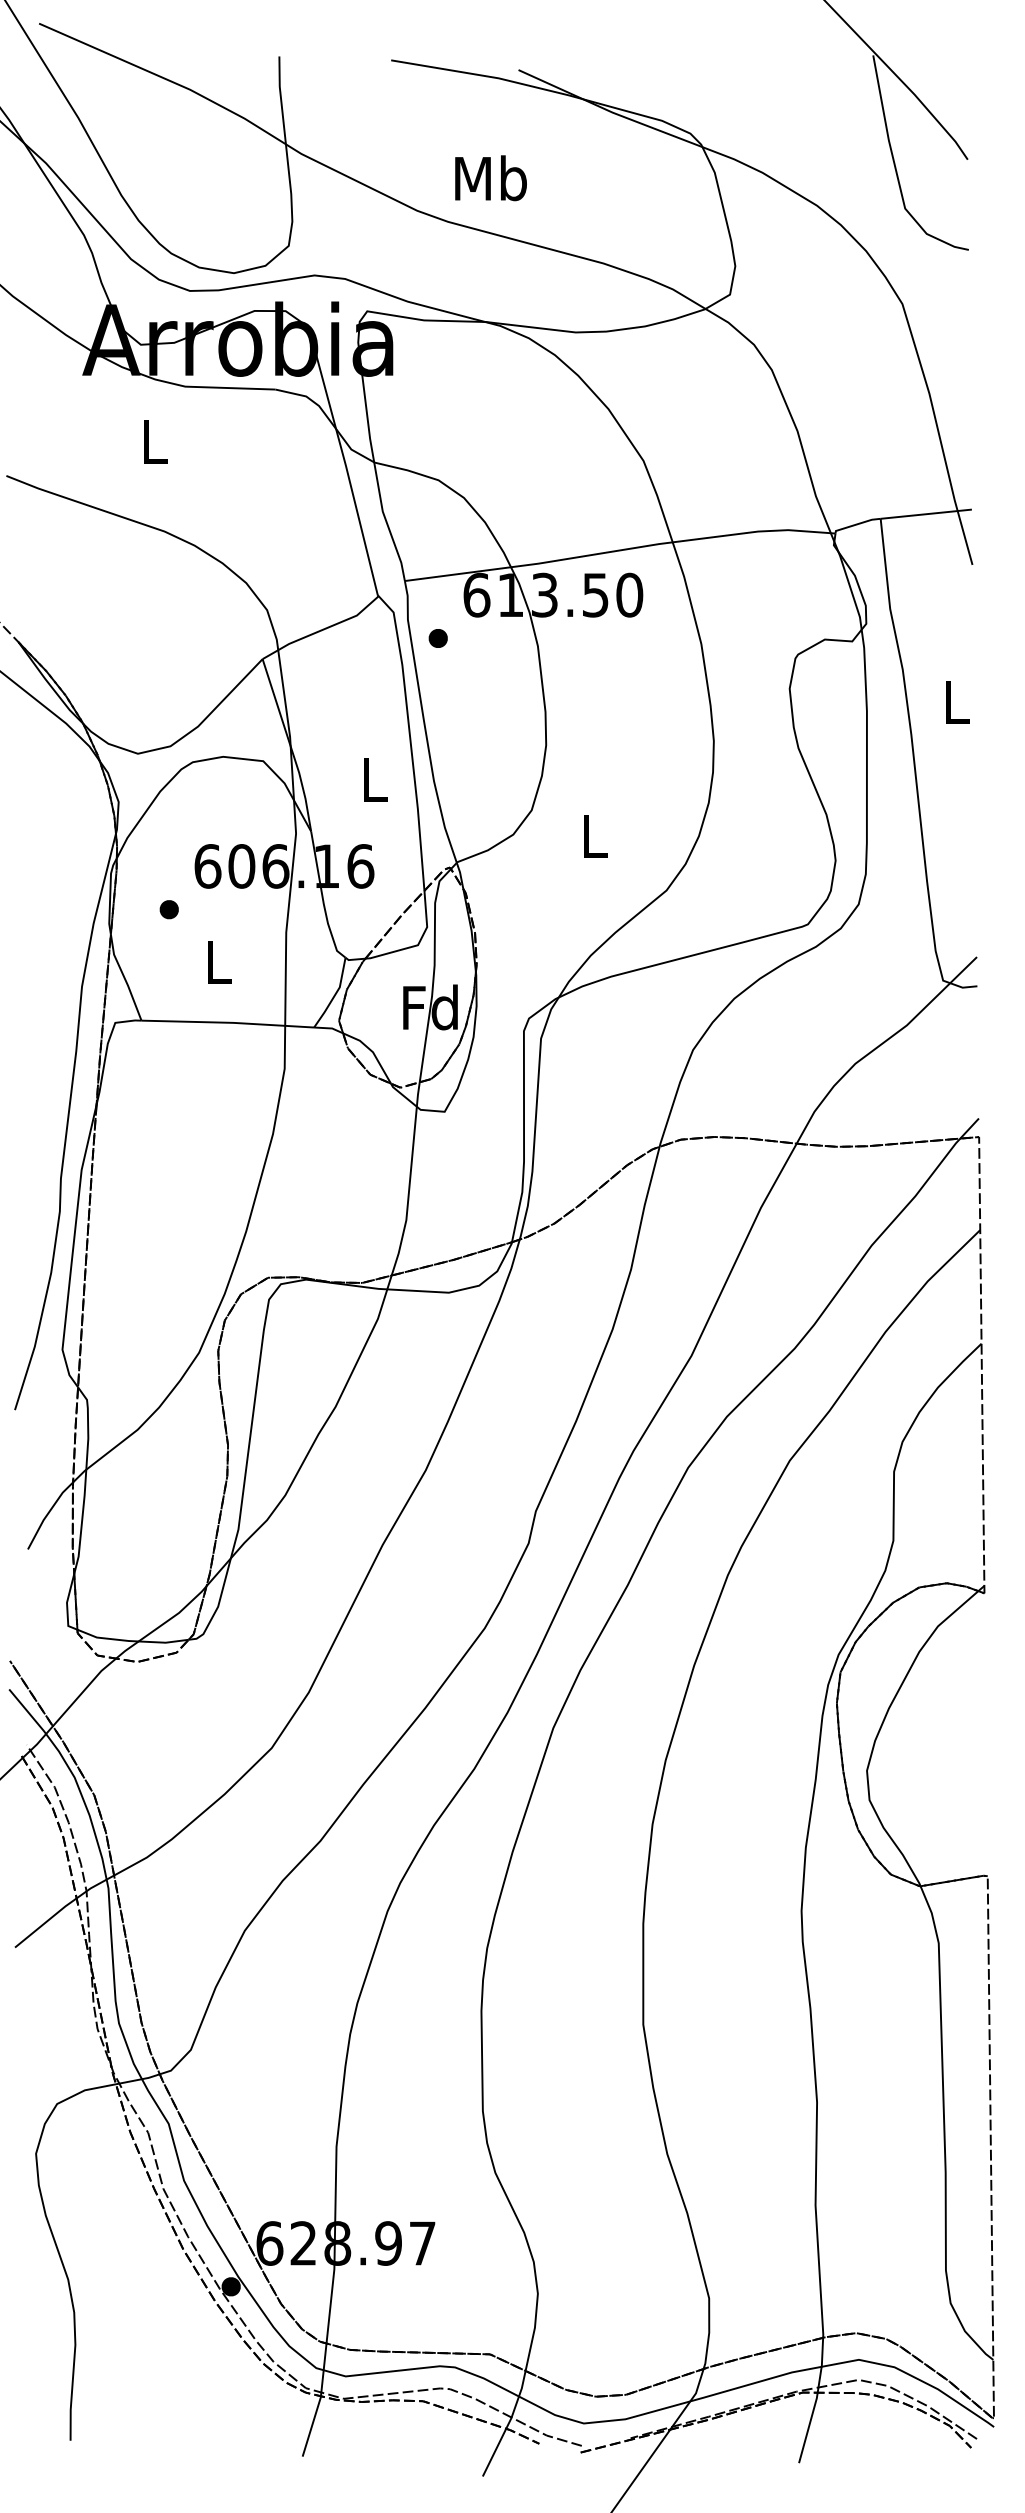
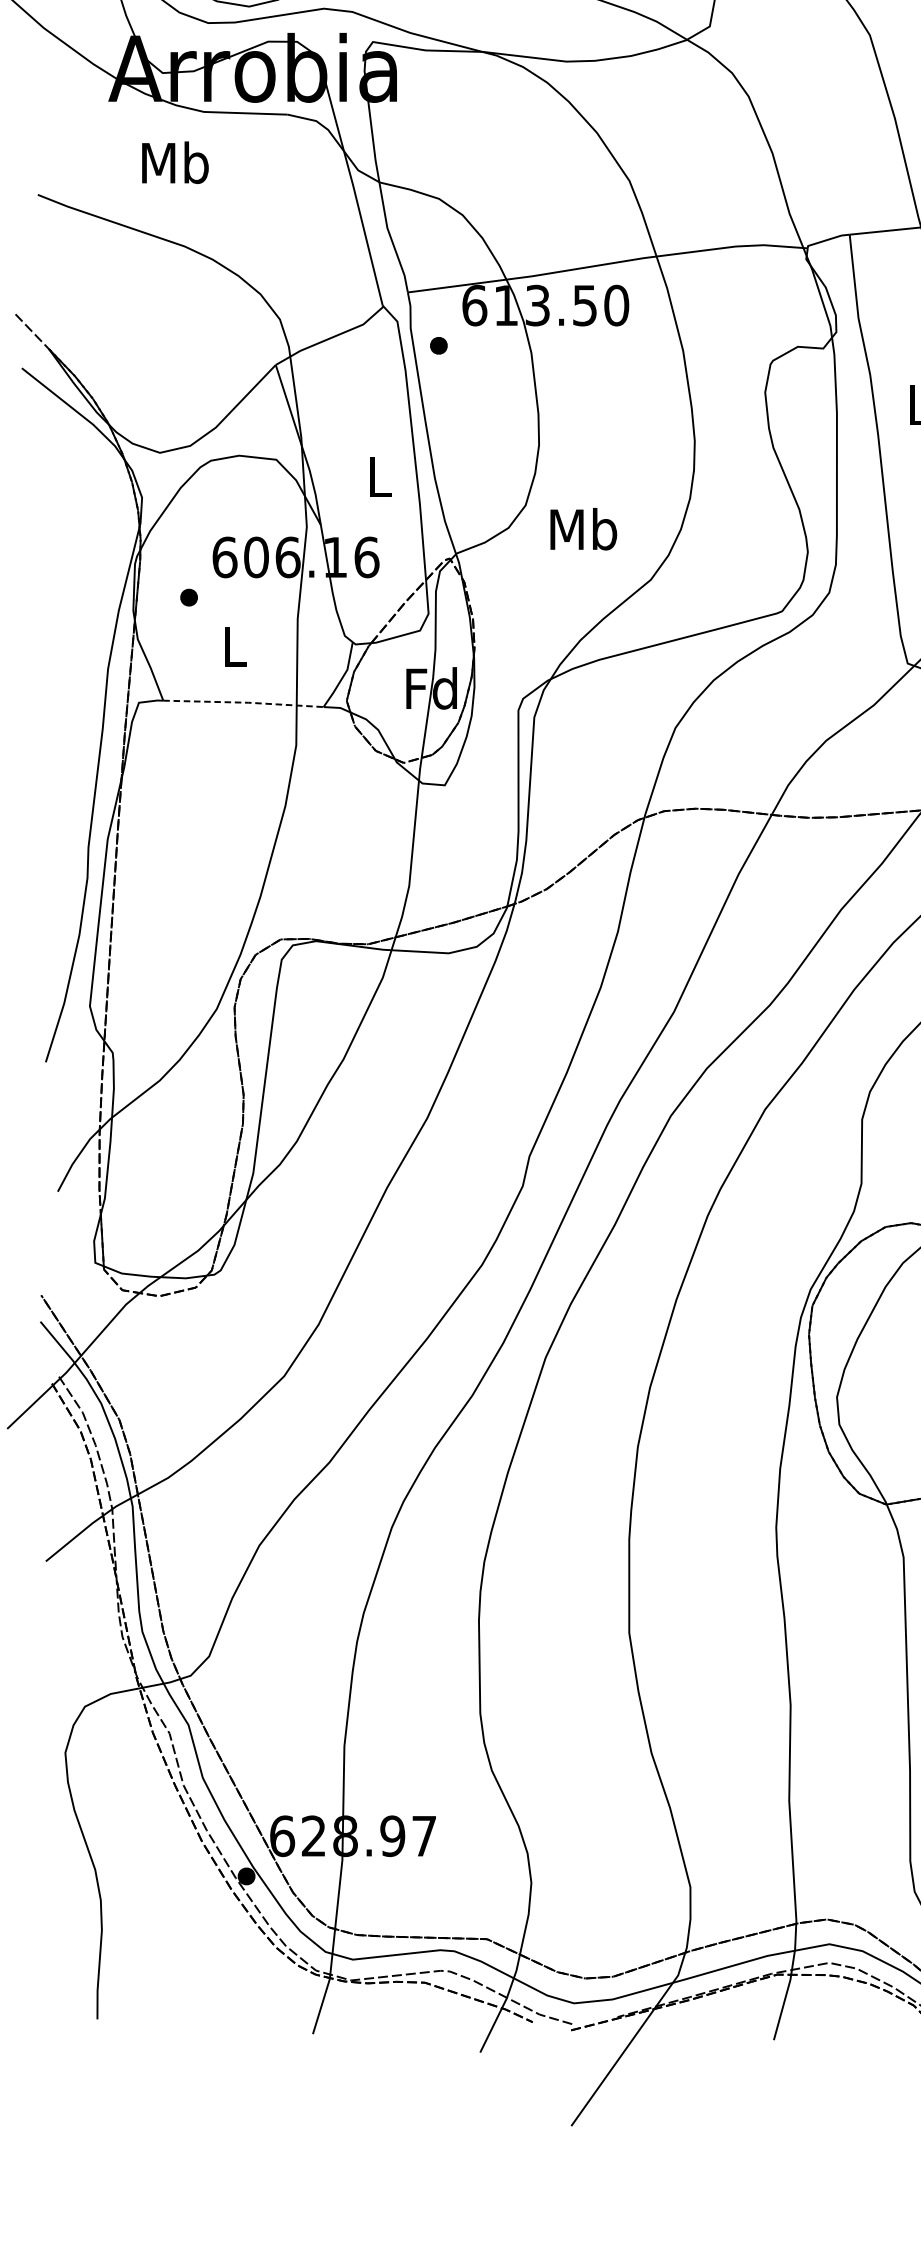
text: (154, 441) -> (175, 162), L -> Mb
text: (594, 835) -> (583, 528), L -> Mb
line: (228, 1022) -> (244, 702), solid -> dashed

